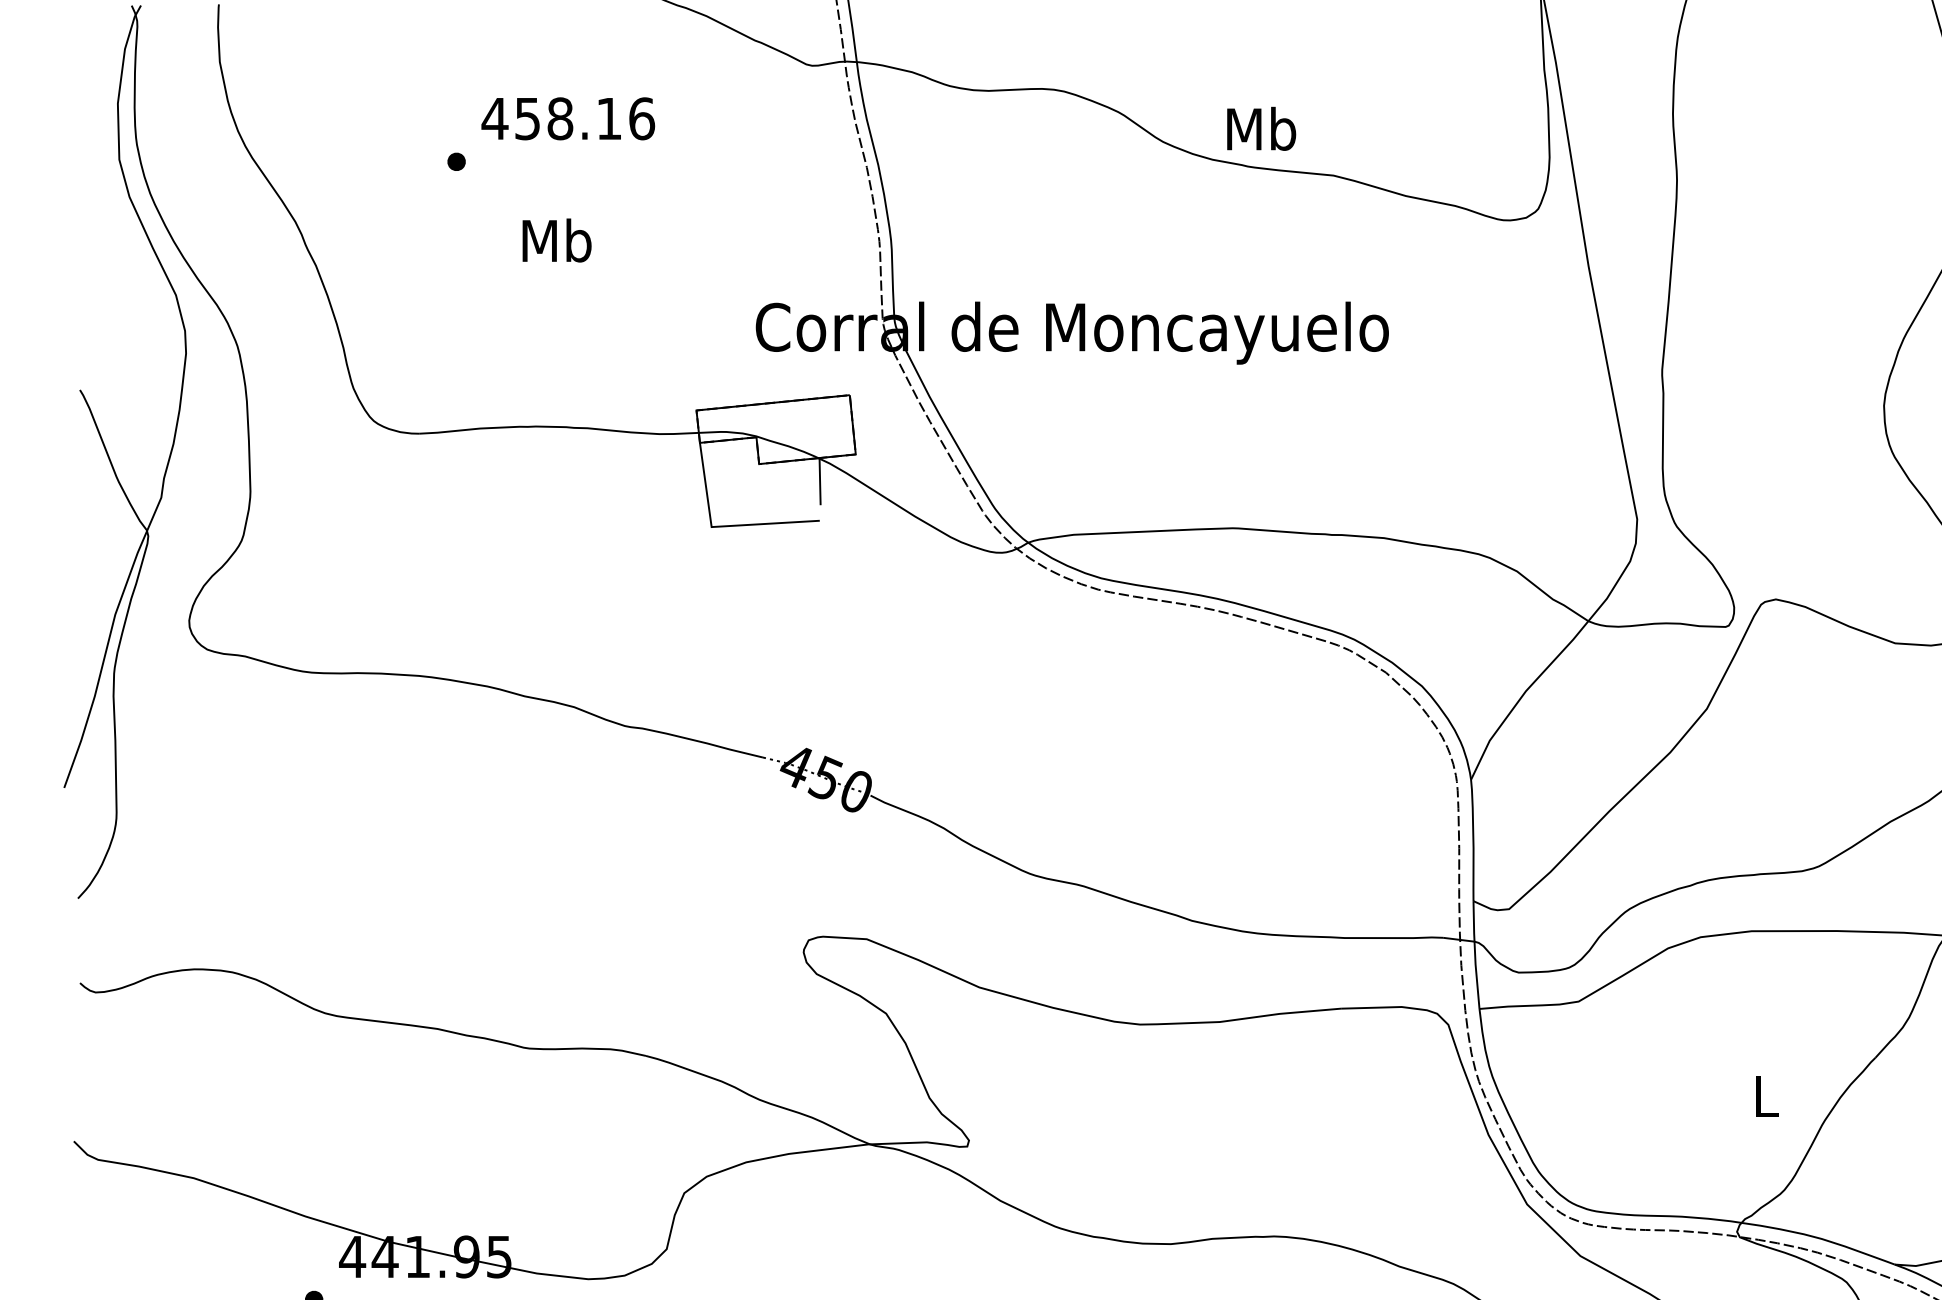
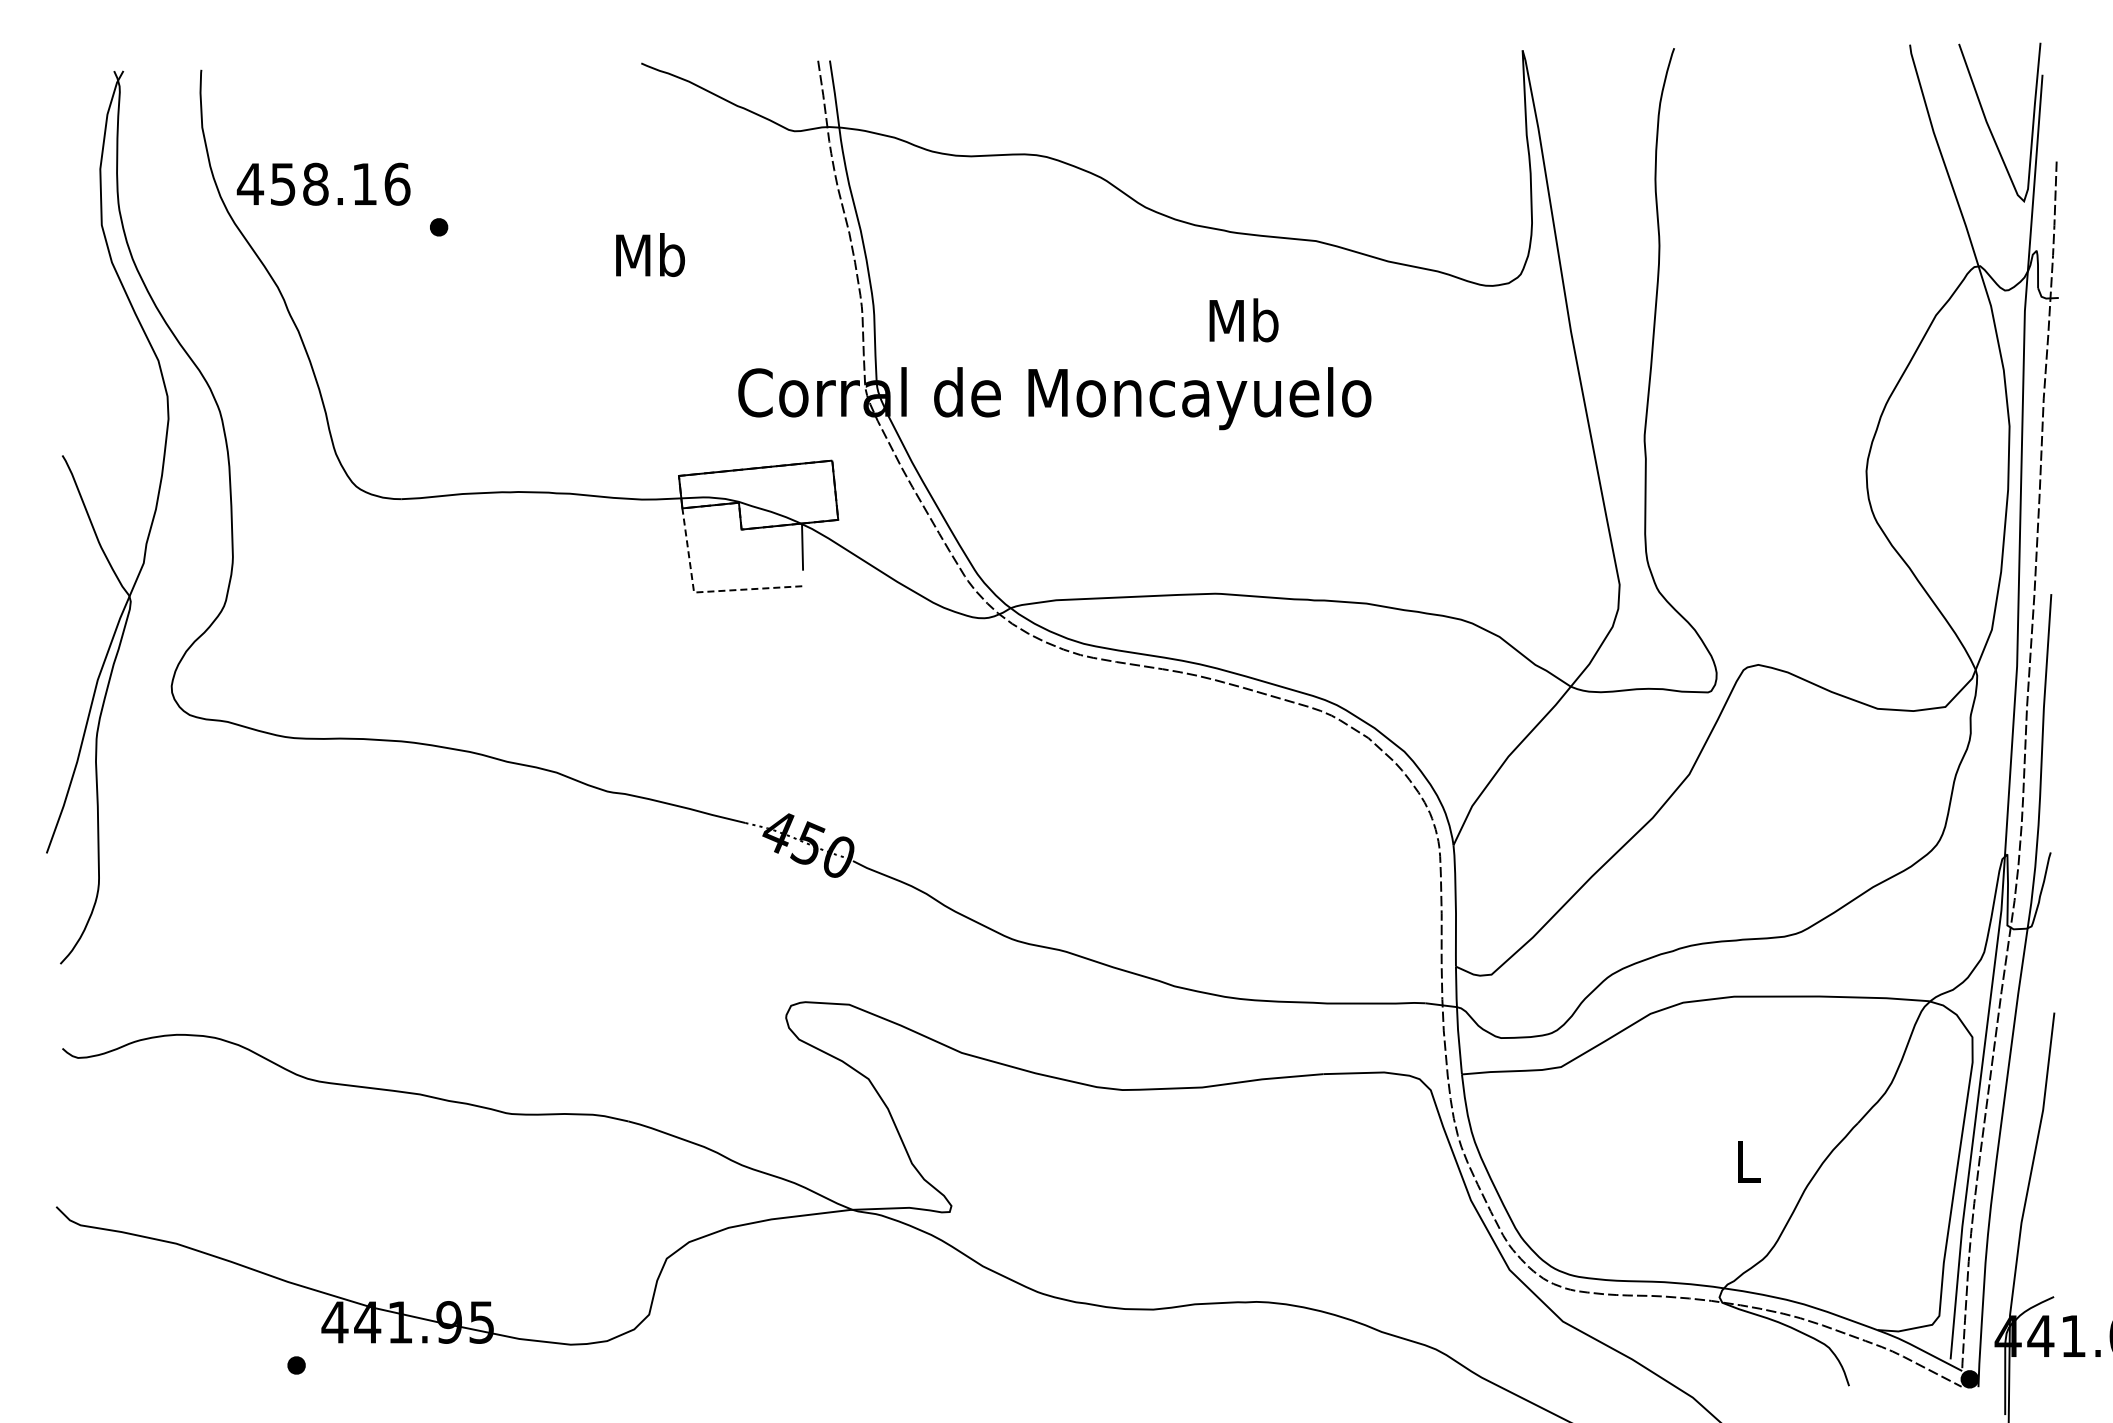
text: (568, 118) -> (323, 183), moved
text: (1261, 129) -> (1243, 320), moved
text: (557, 240) -> (650, 254), moved
line: (723, 526) -> (705, 591), solid -> dashed

